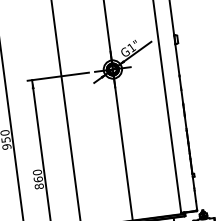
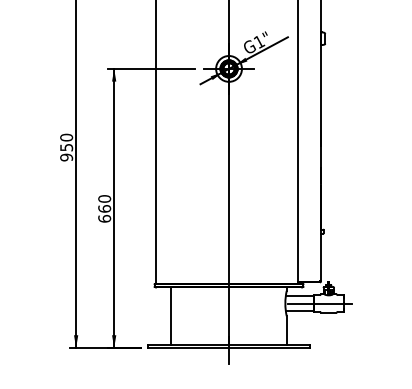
text: (39, 186) -> (104, 218), 860 -> 660

